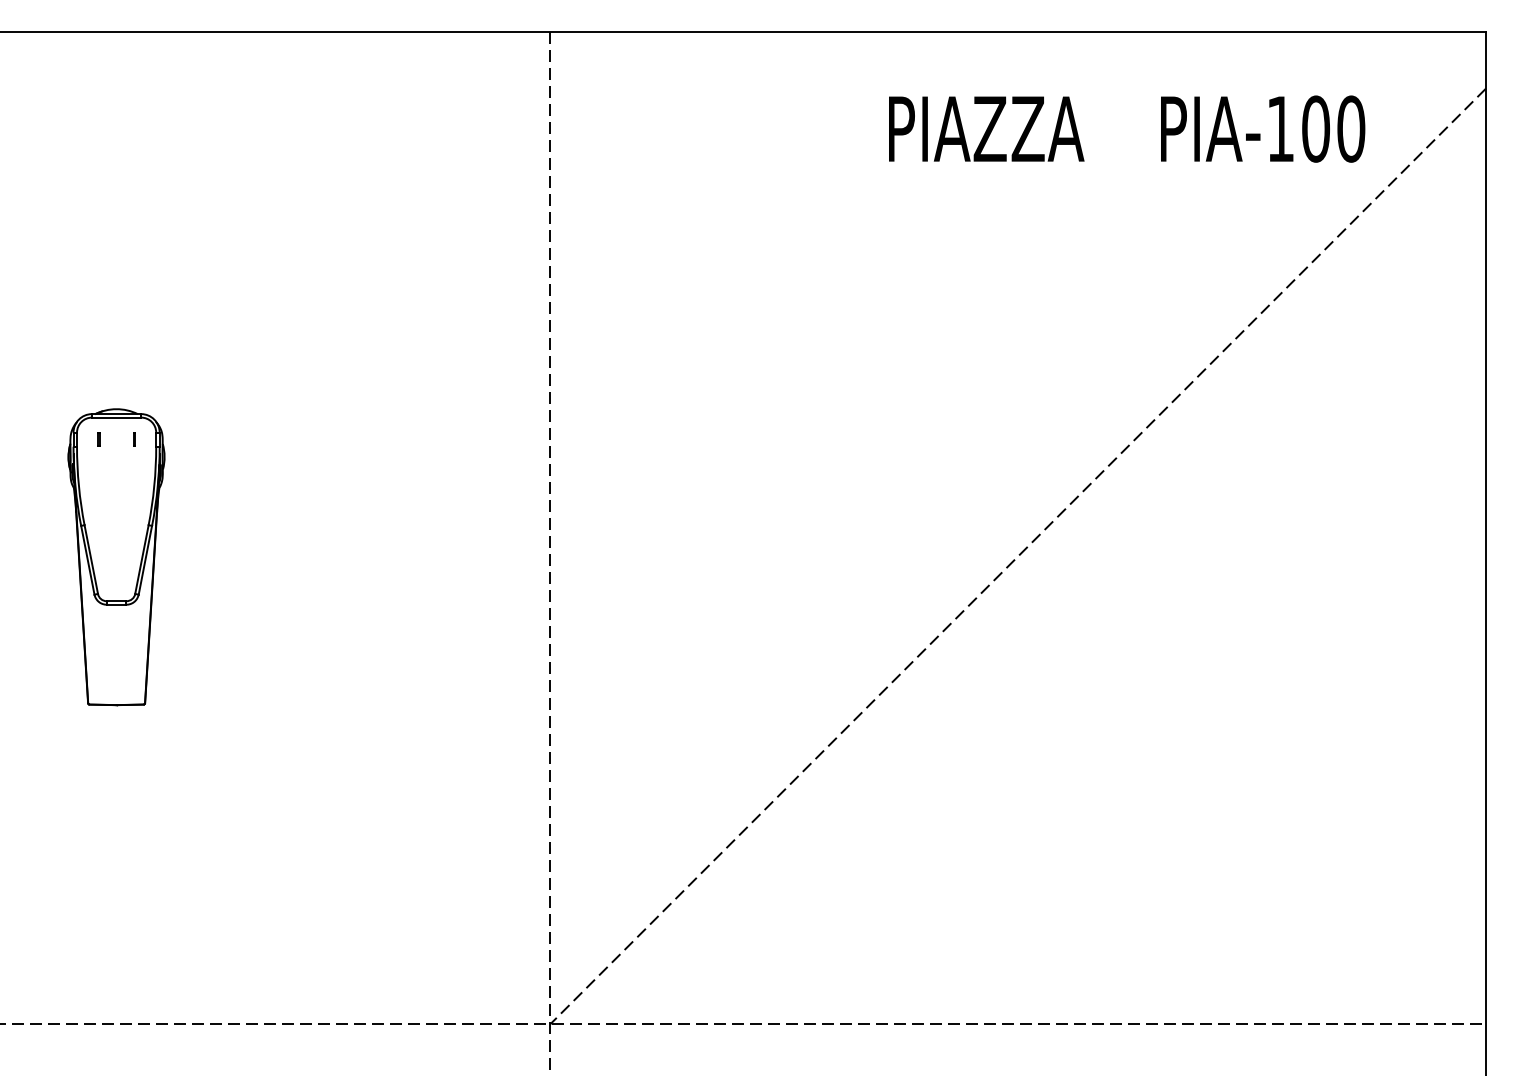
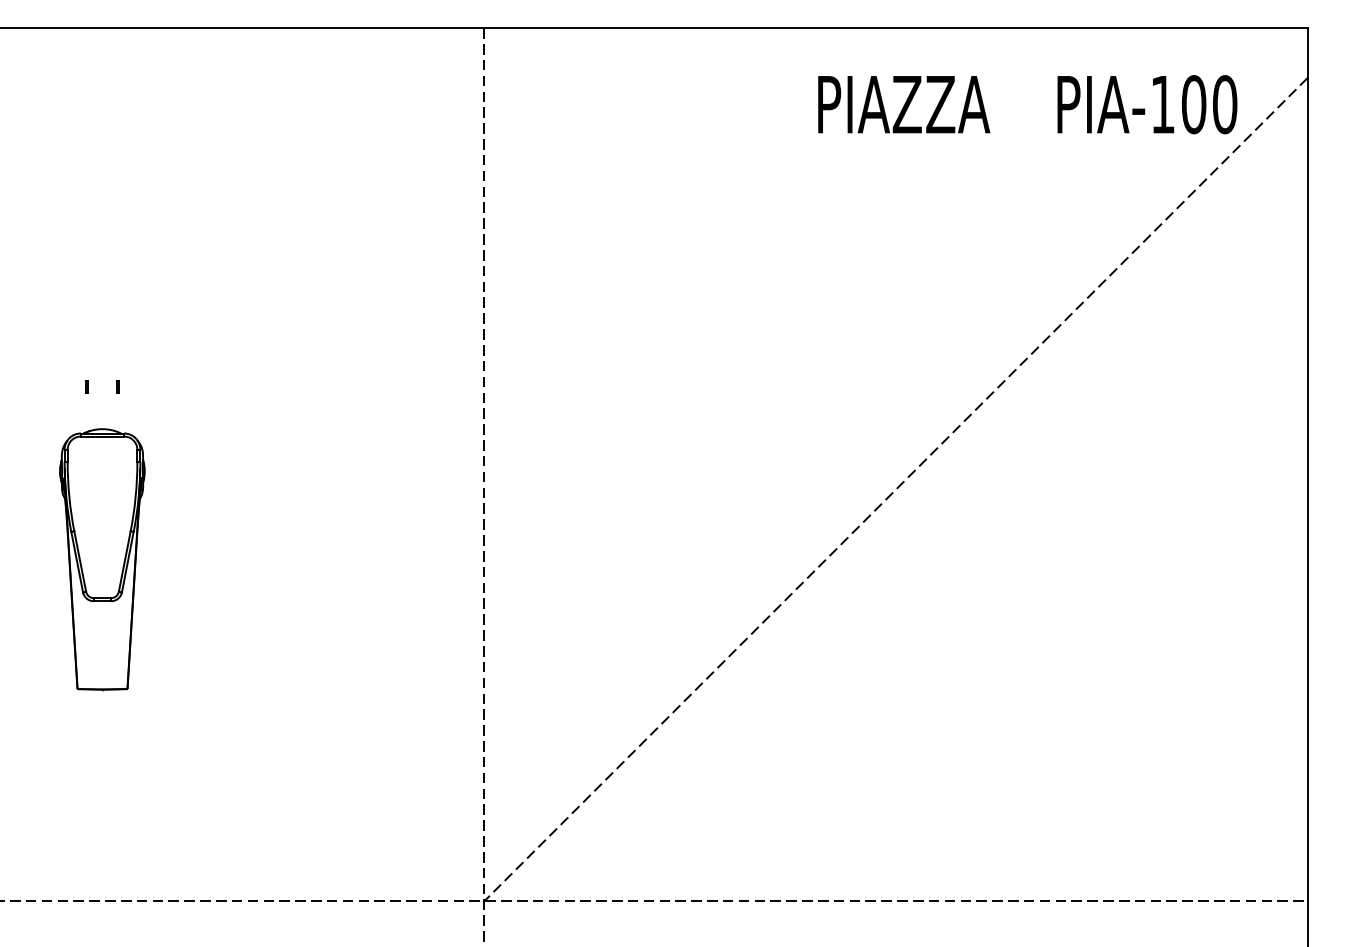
text: (1126, 128) -> (1027, 104), moved
part: (116, 557) -> (102, 559), moved

